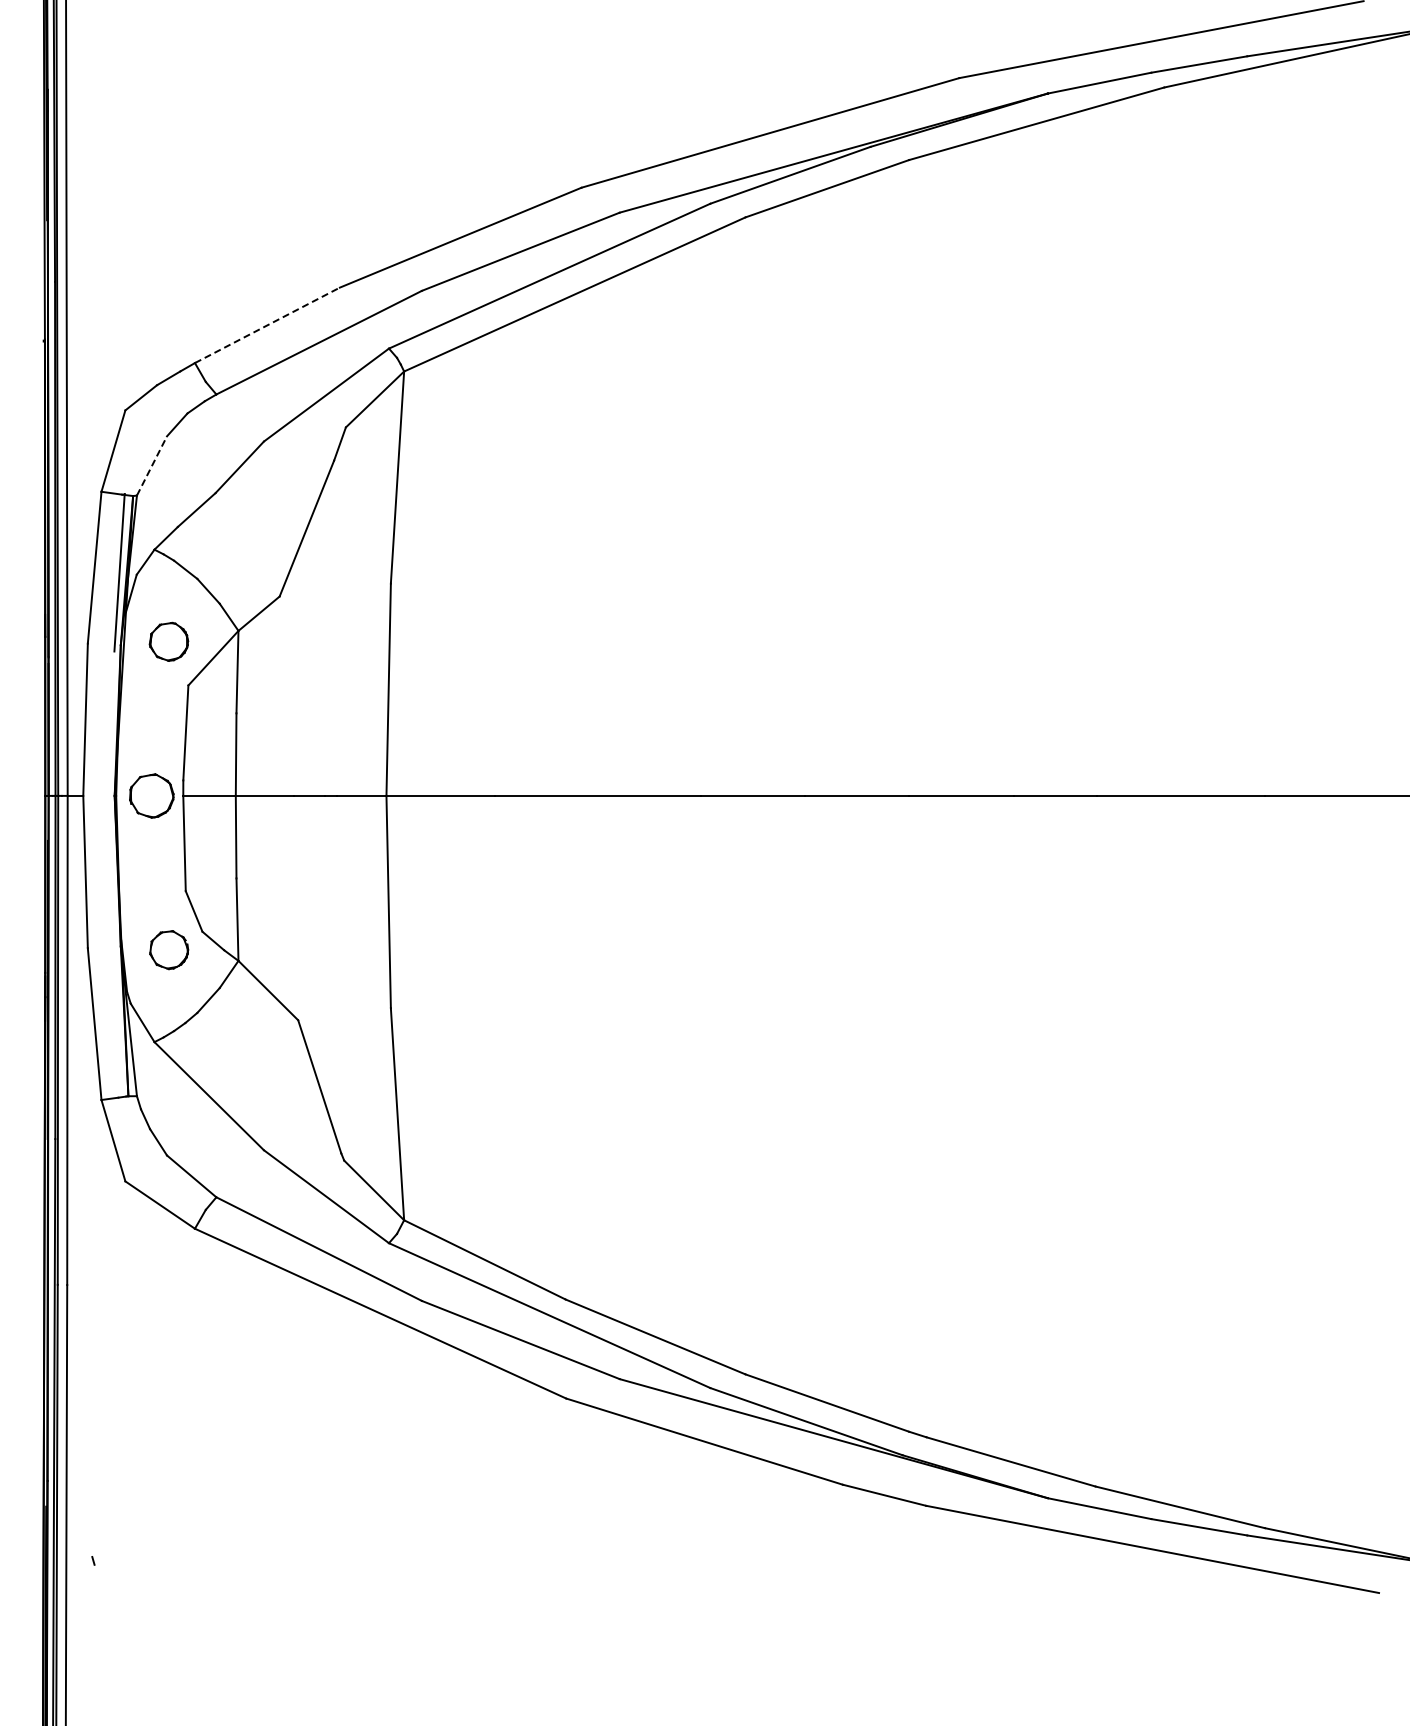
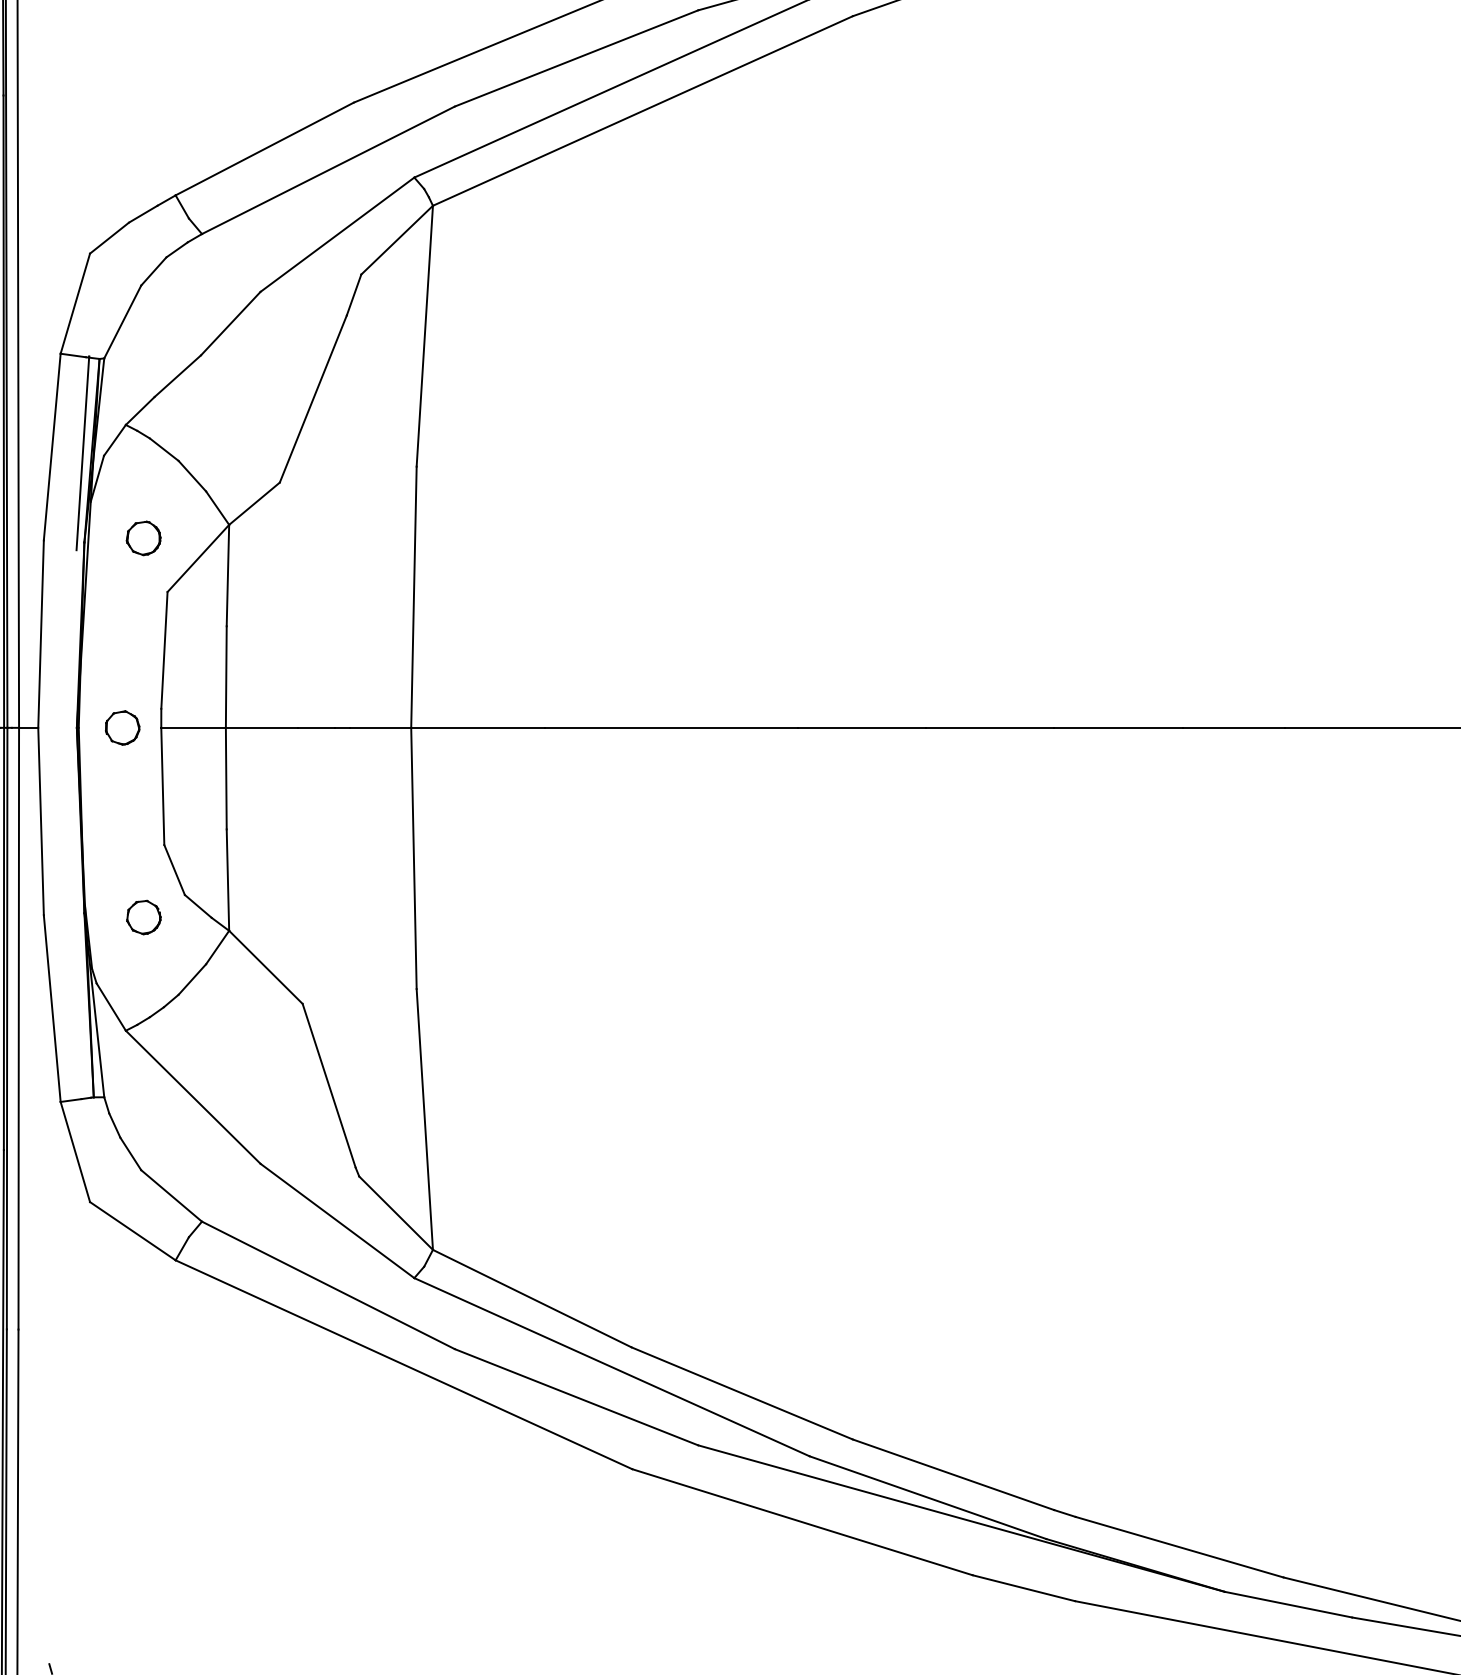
line: (267, 325) -> (264, 149), dashed -> solid
line: (152, 465) -> (123, 321), dashed -> solid
part: (168, 641) -> (143, 537), size x0.71
part: (151, 795) -> (122, 727), size x0.62
part: (168, 949) -> (143, 916), size x0.71

